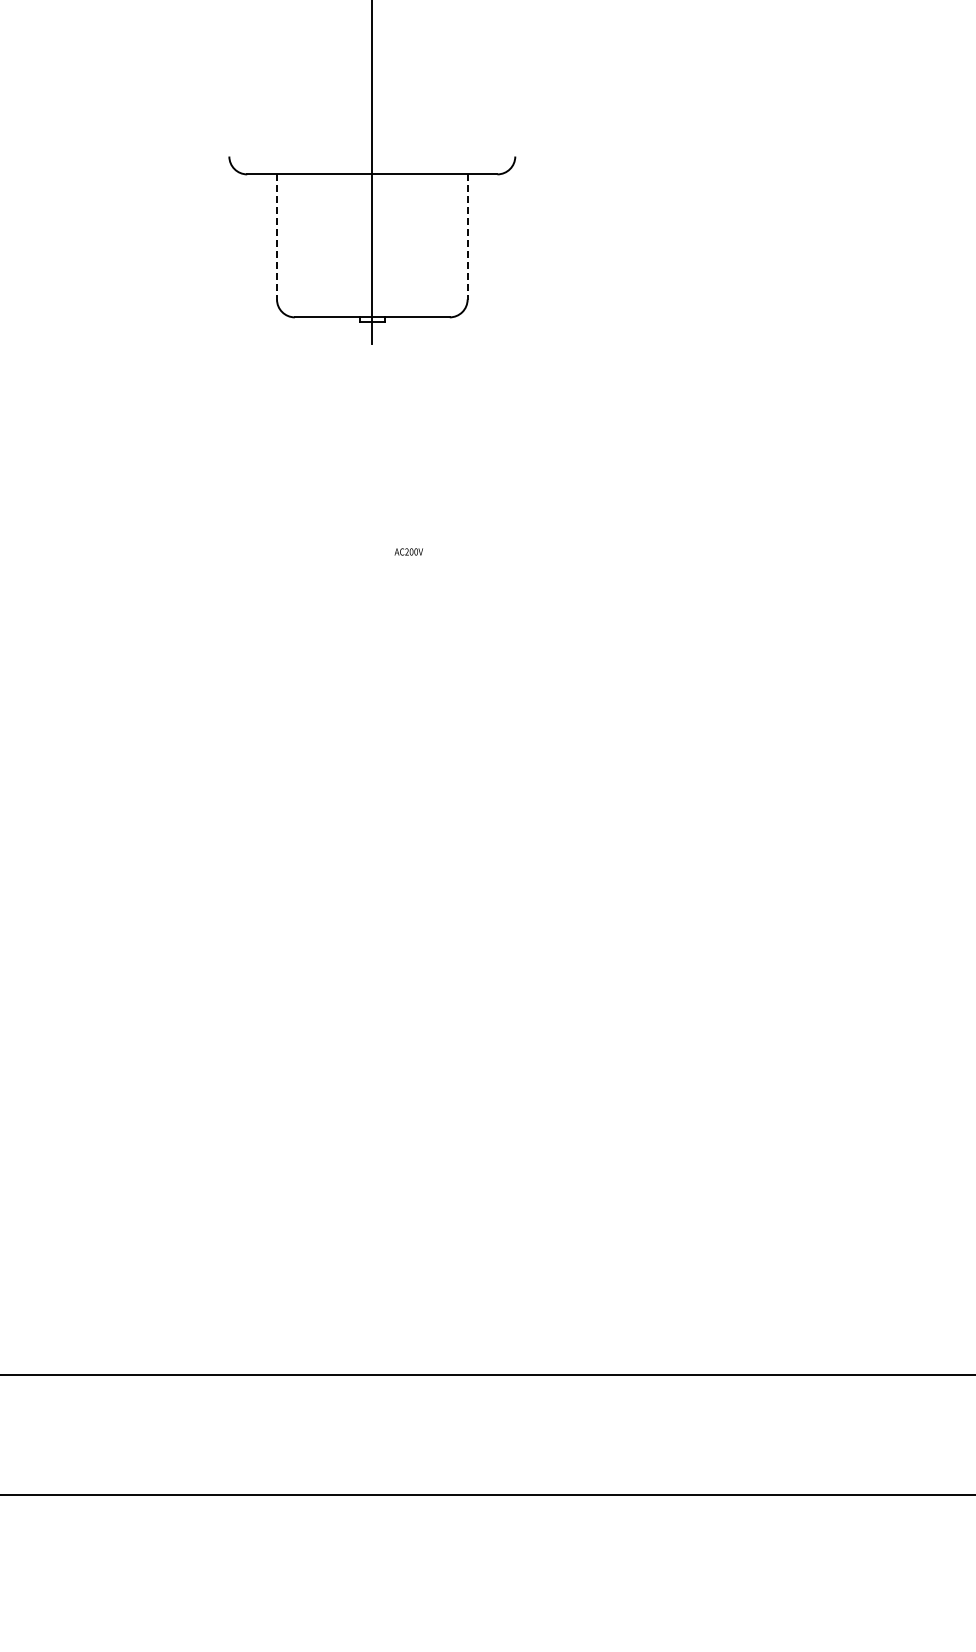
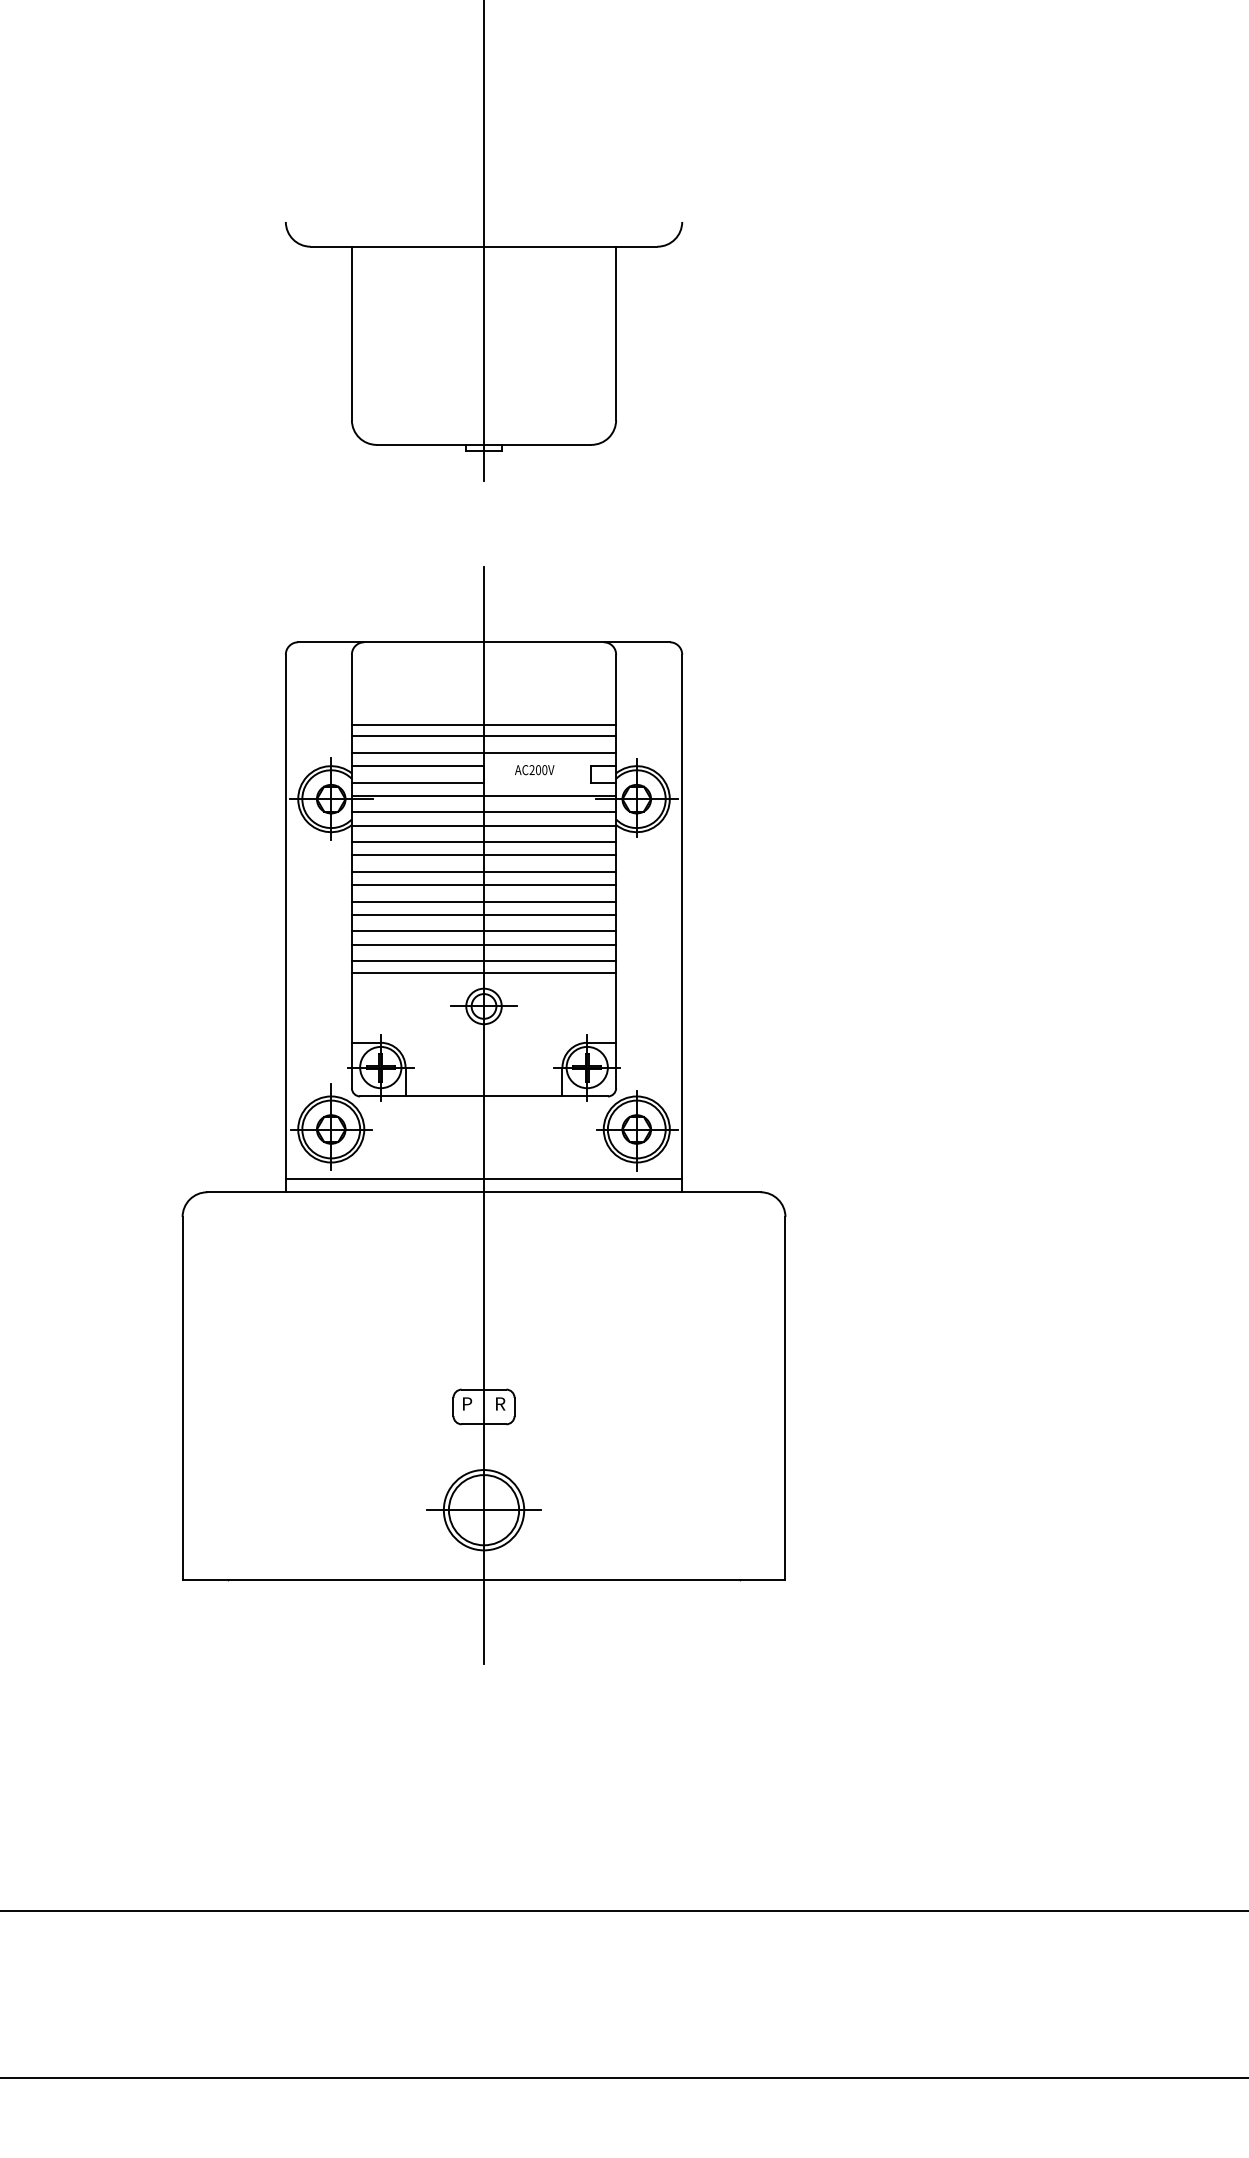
line: (277, 236) -> (352, 332), dashed -> solid
line: (467, 236) -> (615, 332), dashed -> solid
part: (372, 801) -> (484, 1115), added

